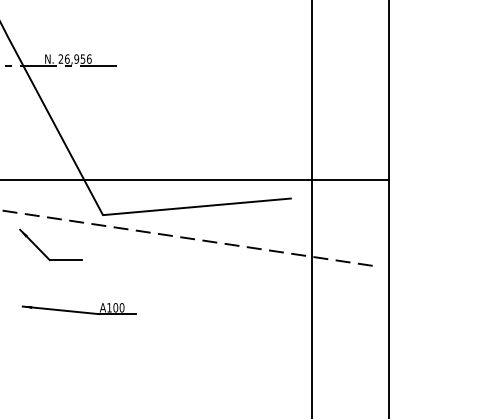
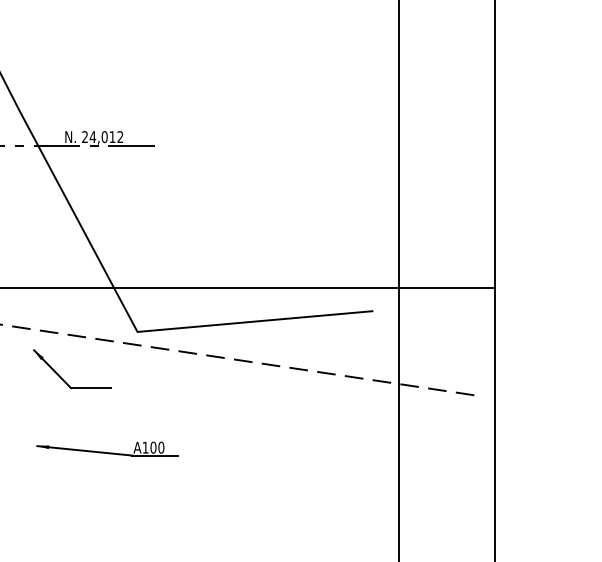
text: (78, 59) -> (106, 137), 26,956 -> 24,012

